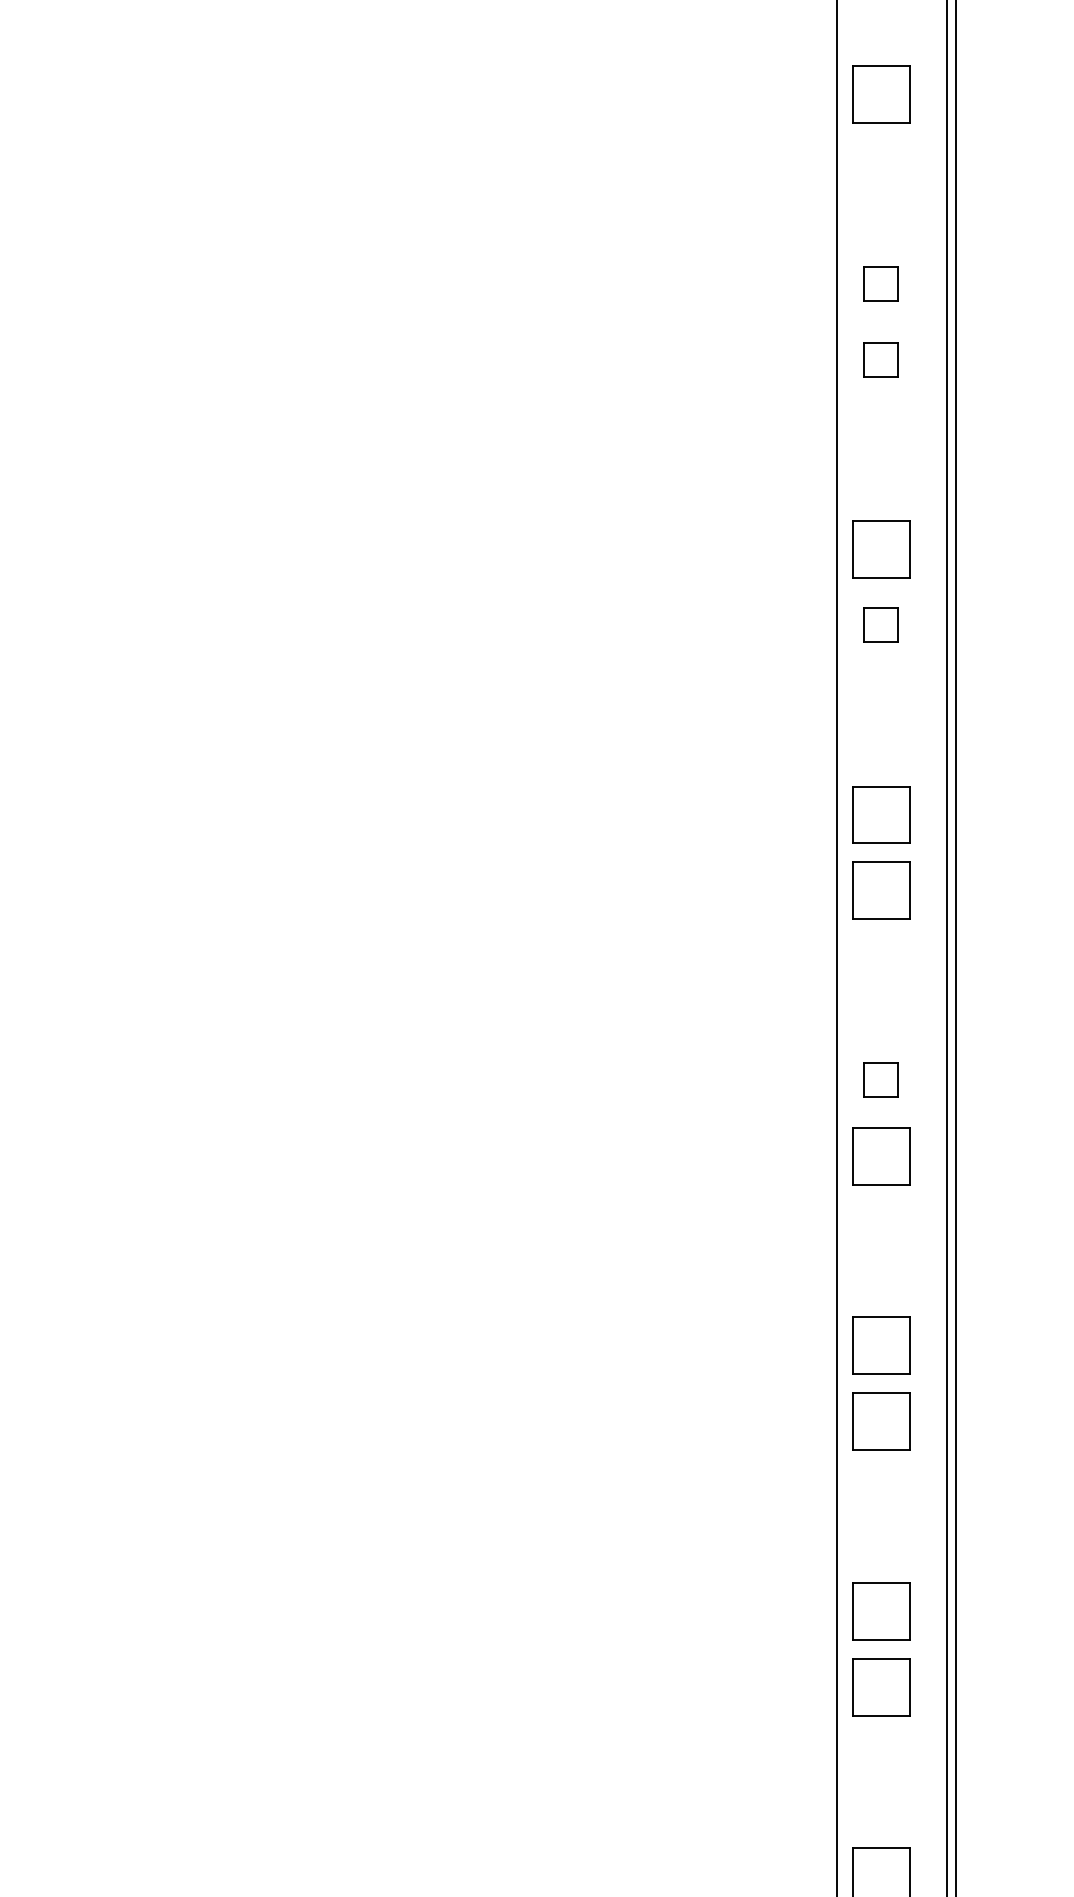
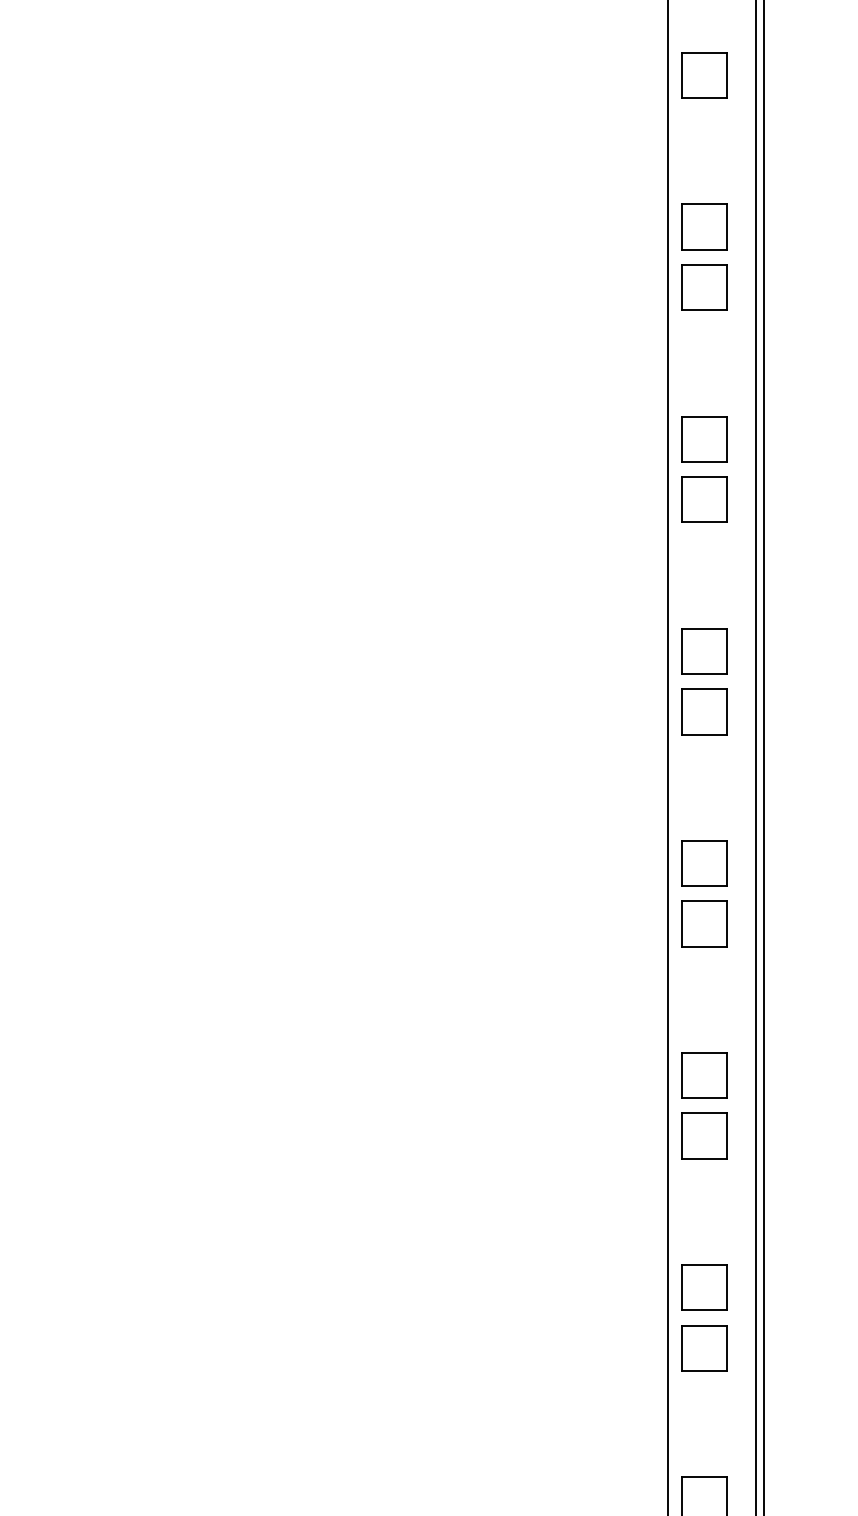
part: (881, 283) -> (704, 226), size x1.67
part: (881, 359) -> (704, 287), size x1.67
part: (881, 625) -> (704, 499), size x1.67
part: (881, 1080) -> (704, 863), size x1.67

